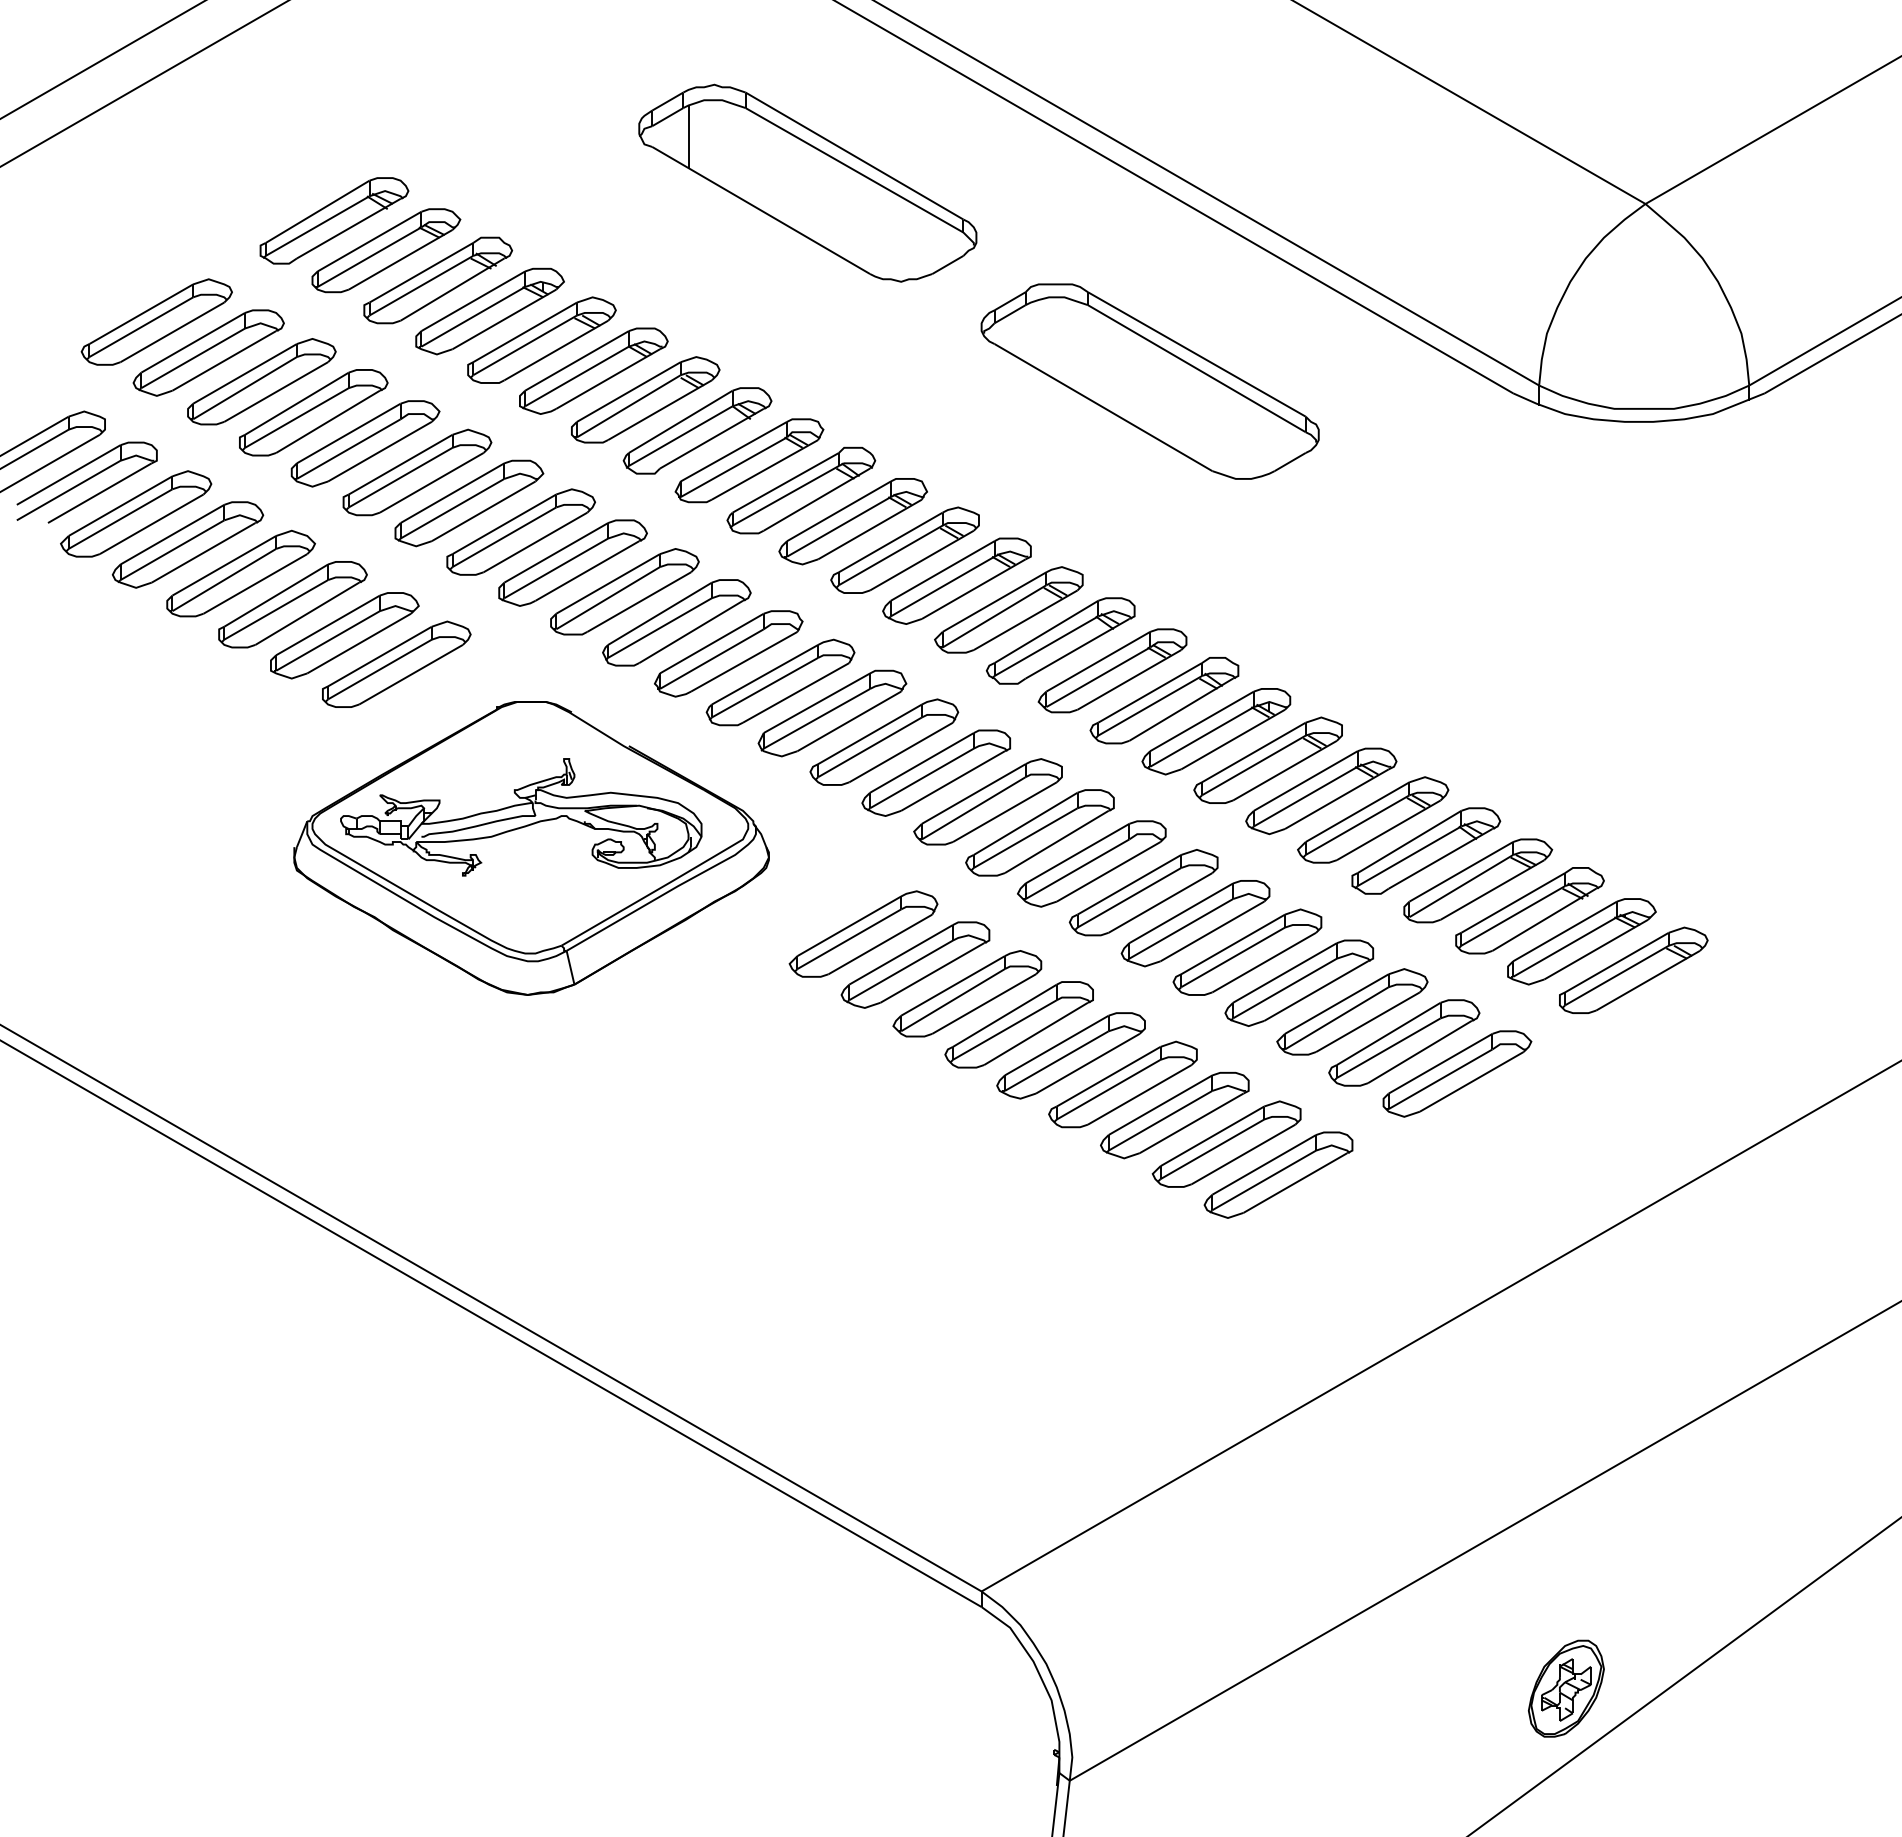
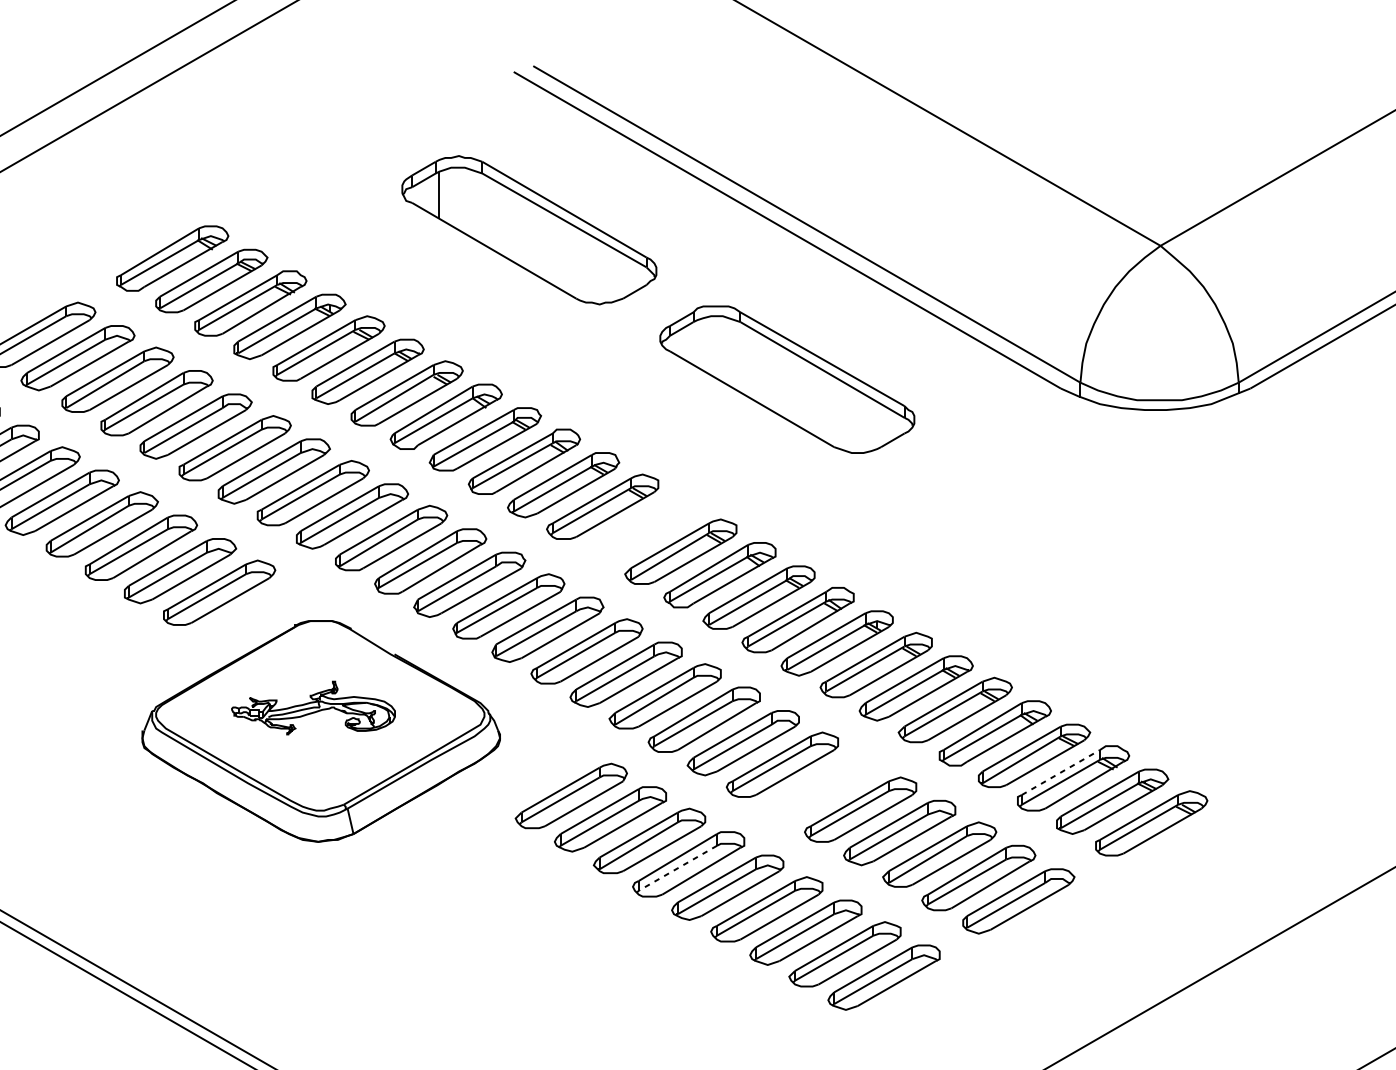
part: (956, 580) -> (641, 529), removed
part: (521, 817) -> (313, 708), size x0.6
line: (1513, 902) -> (1061, 772), solid -> dashed
part: (1195, 923) -> (821, 788), removed
line: (1004, 1030) -> (677, 868), solid -> dashed

